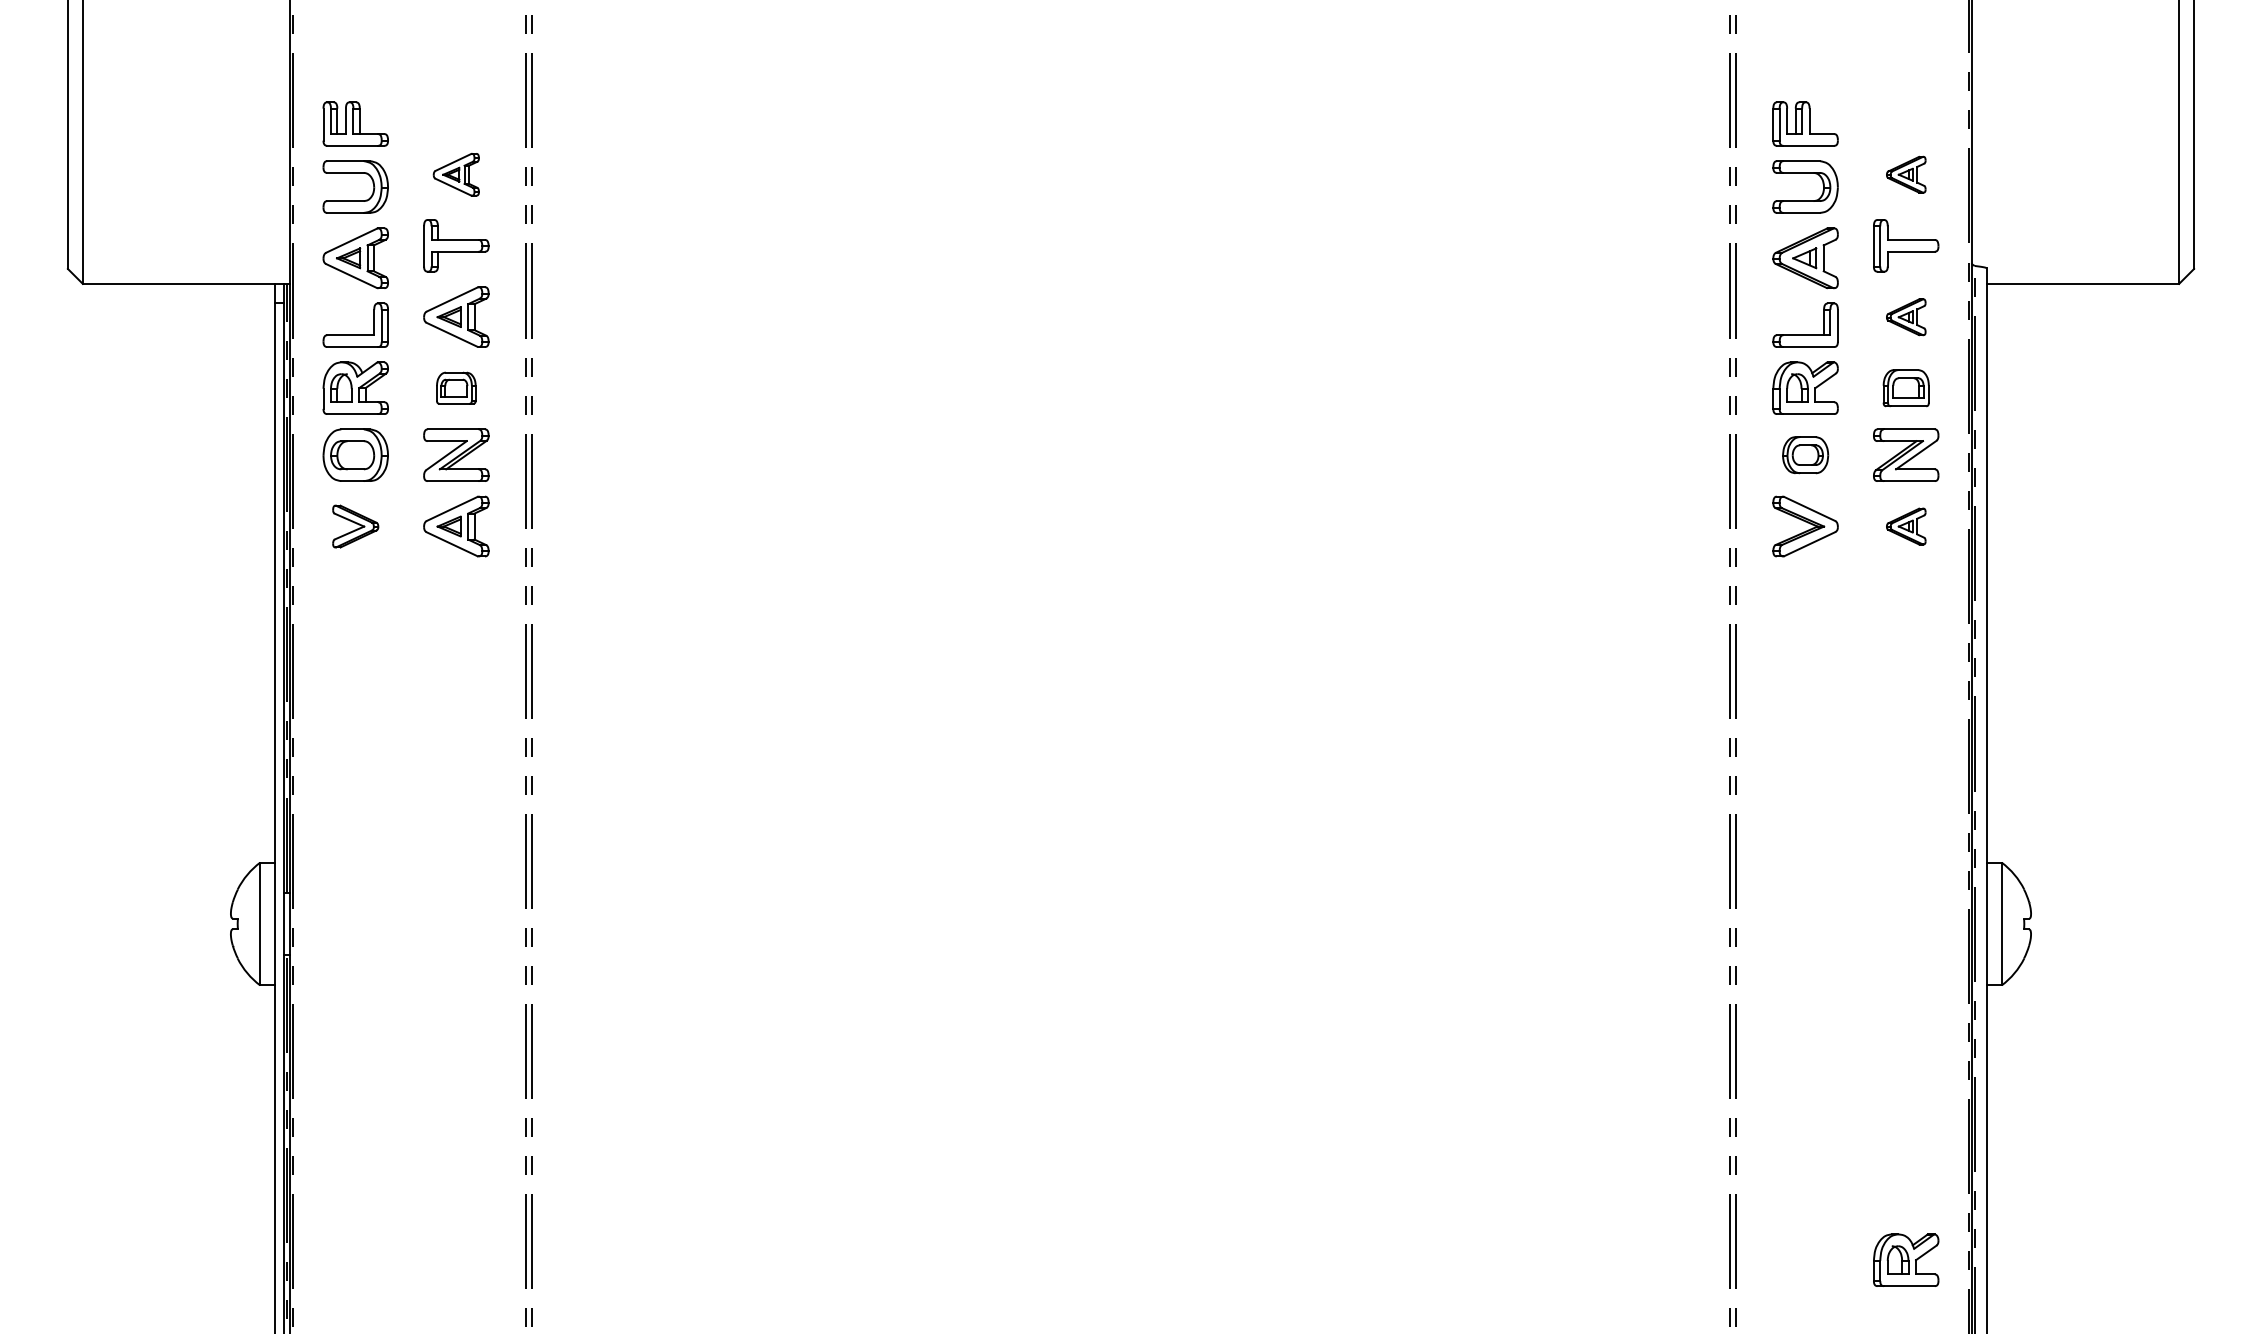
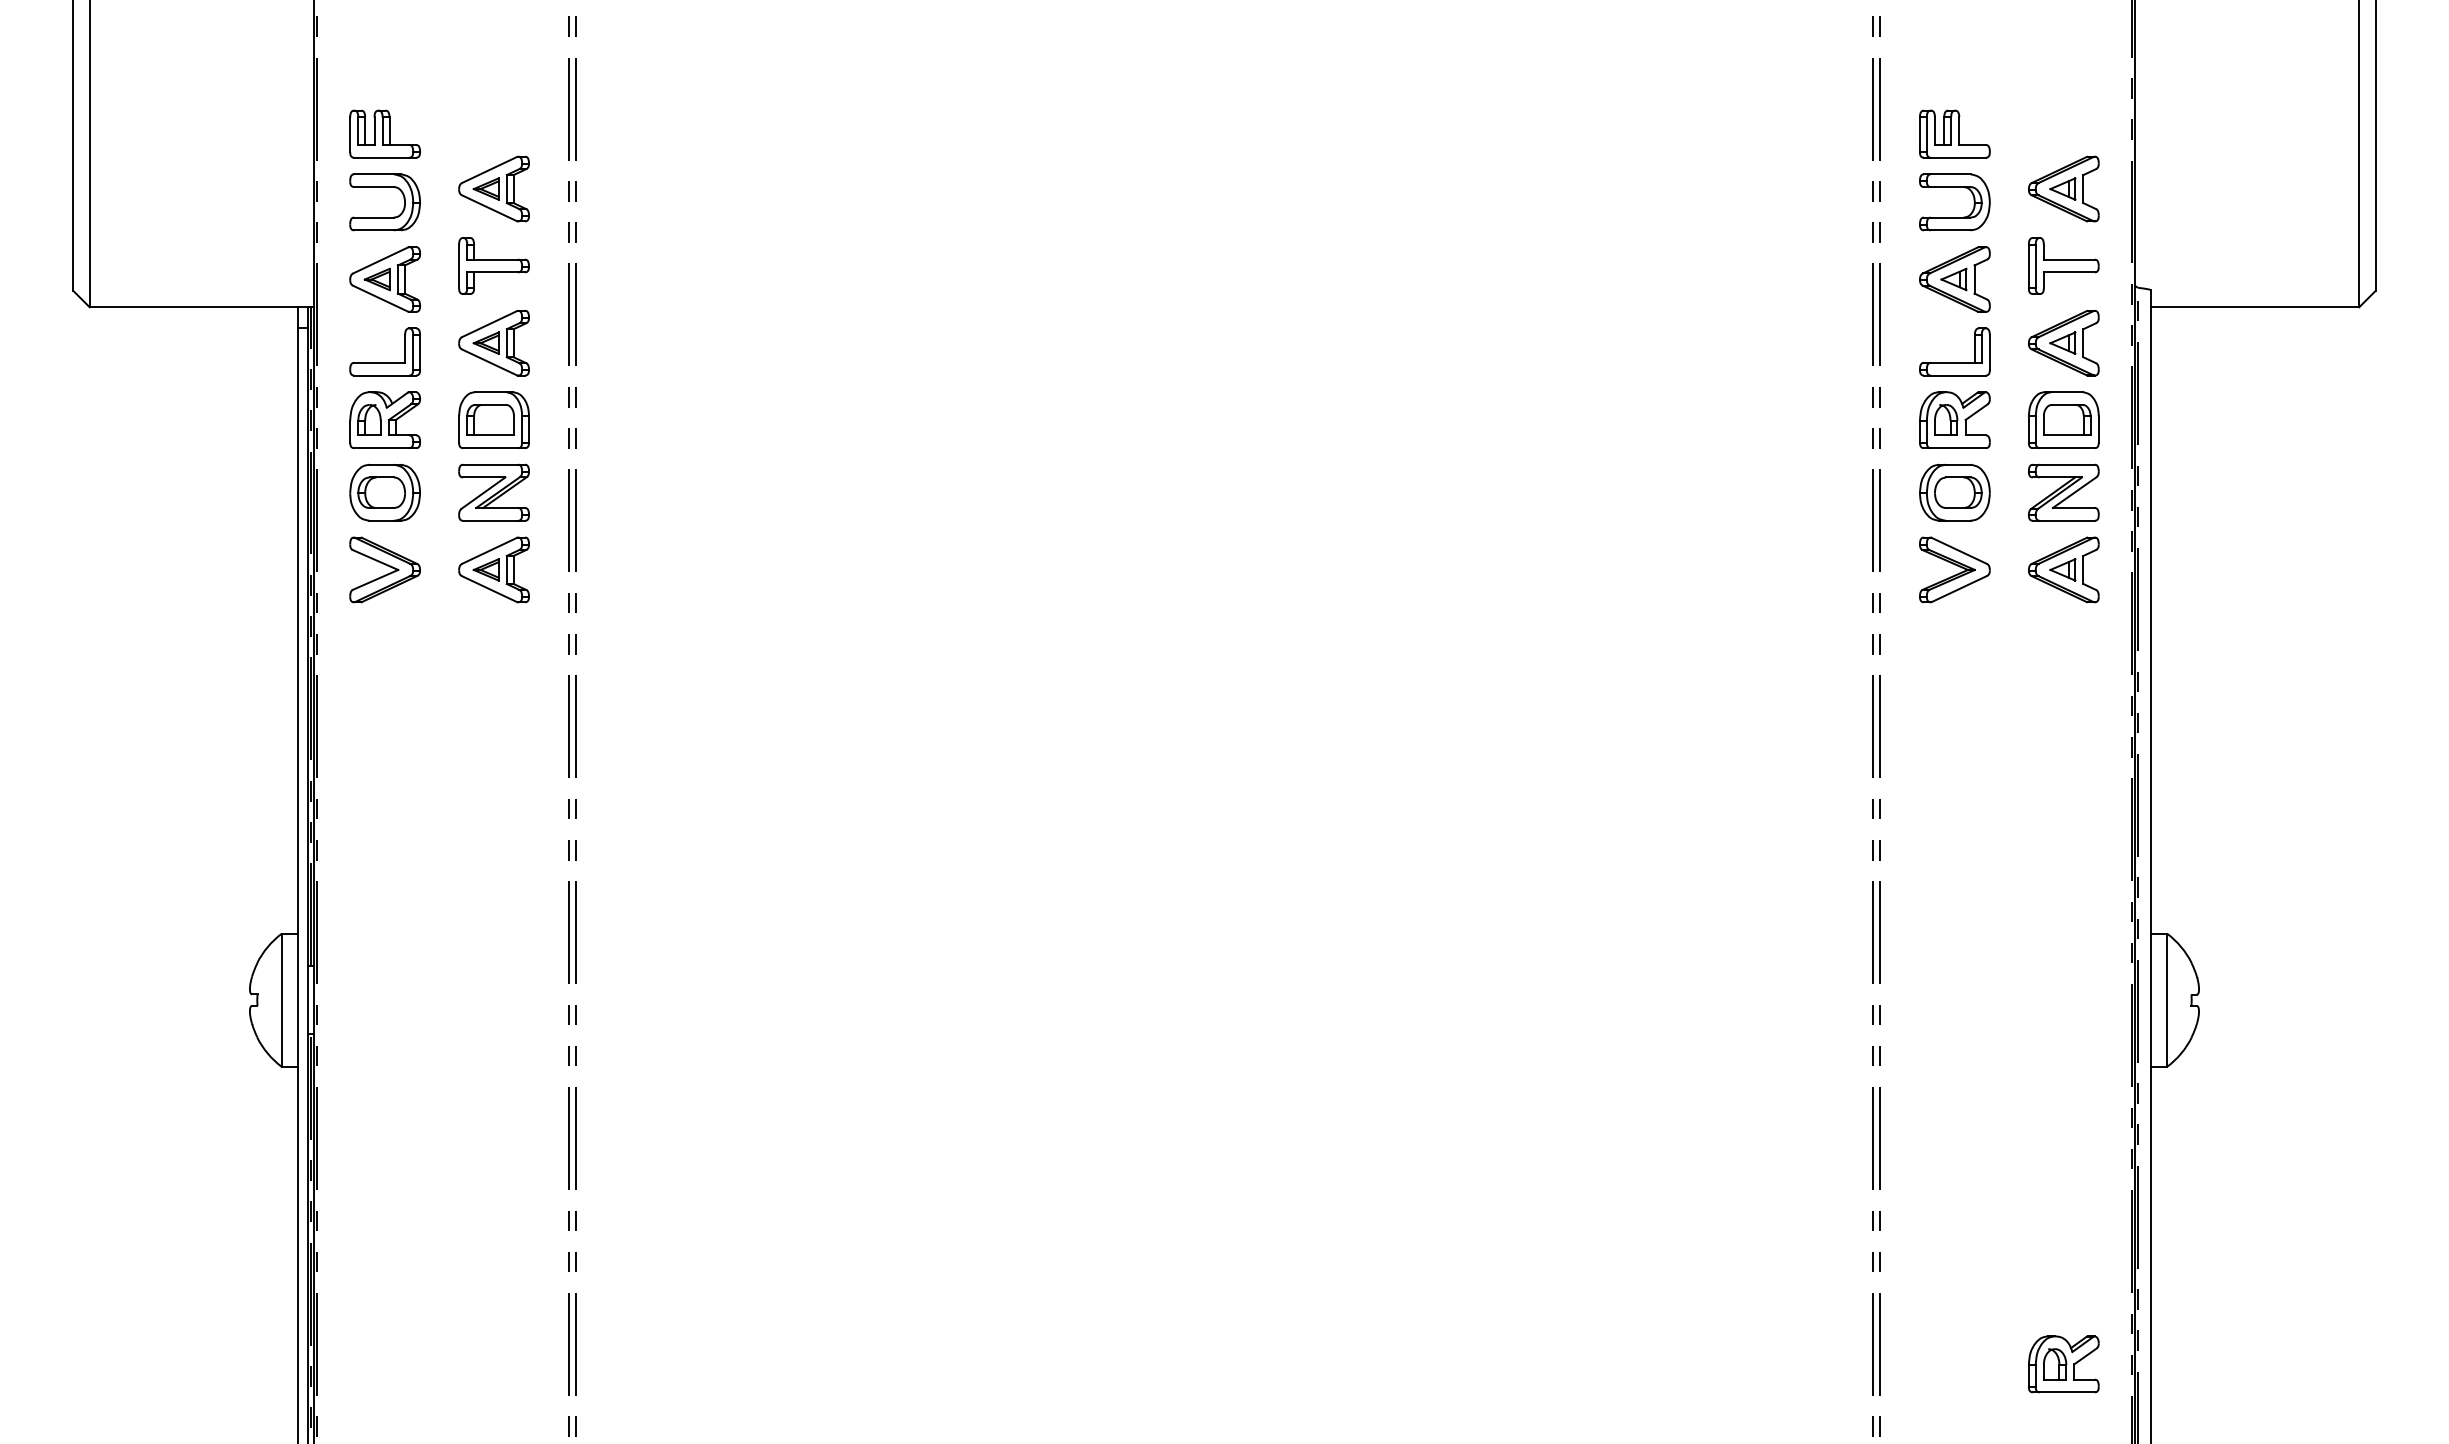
part: (455, 174) -> (493, 188), size x1.43
part: (1905, 174) -> (2063, 188), size x1.67
part: (1905, 317) -> (2063, 343), size x1.67
part: (455, 387) -> (493, 419), size x1.67
part: (1905, 387) -> (2063, 419), size x1.43
part: (1805, 455) -> (1954, 492), size x1.43
part: (355, 526) -> (384, 569), size x1.43
part: (1905, 526) -> (2063, 569), size x1.67

